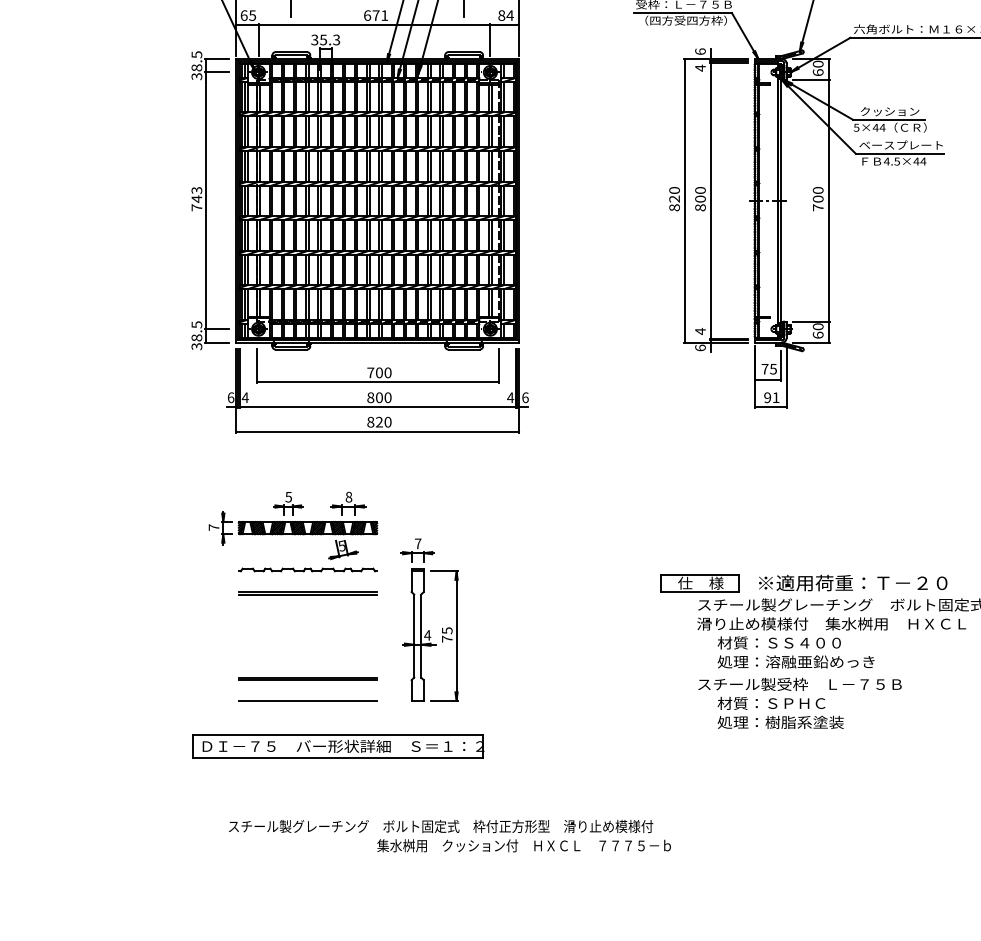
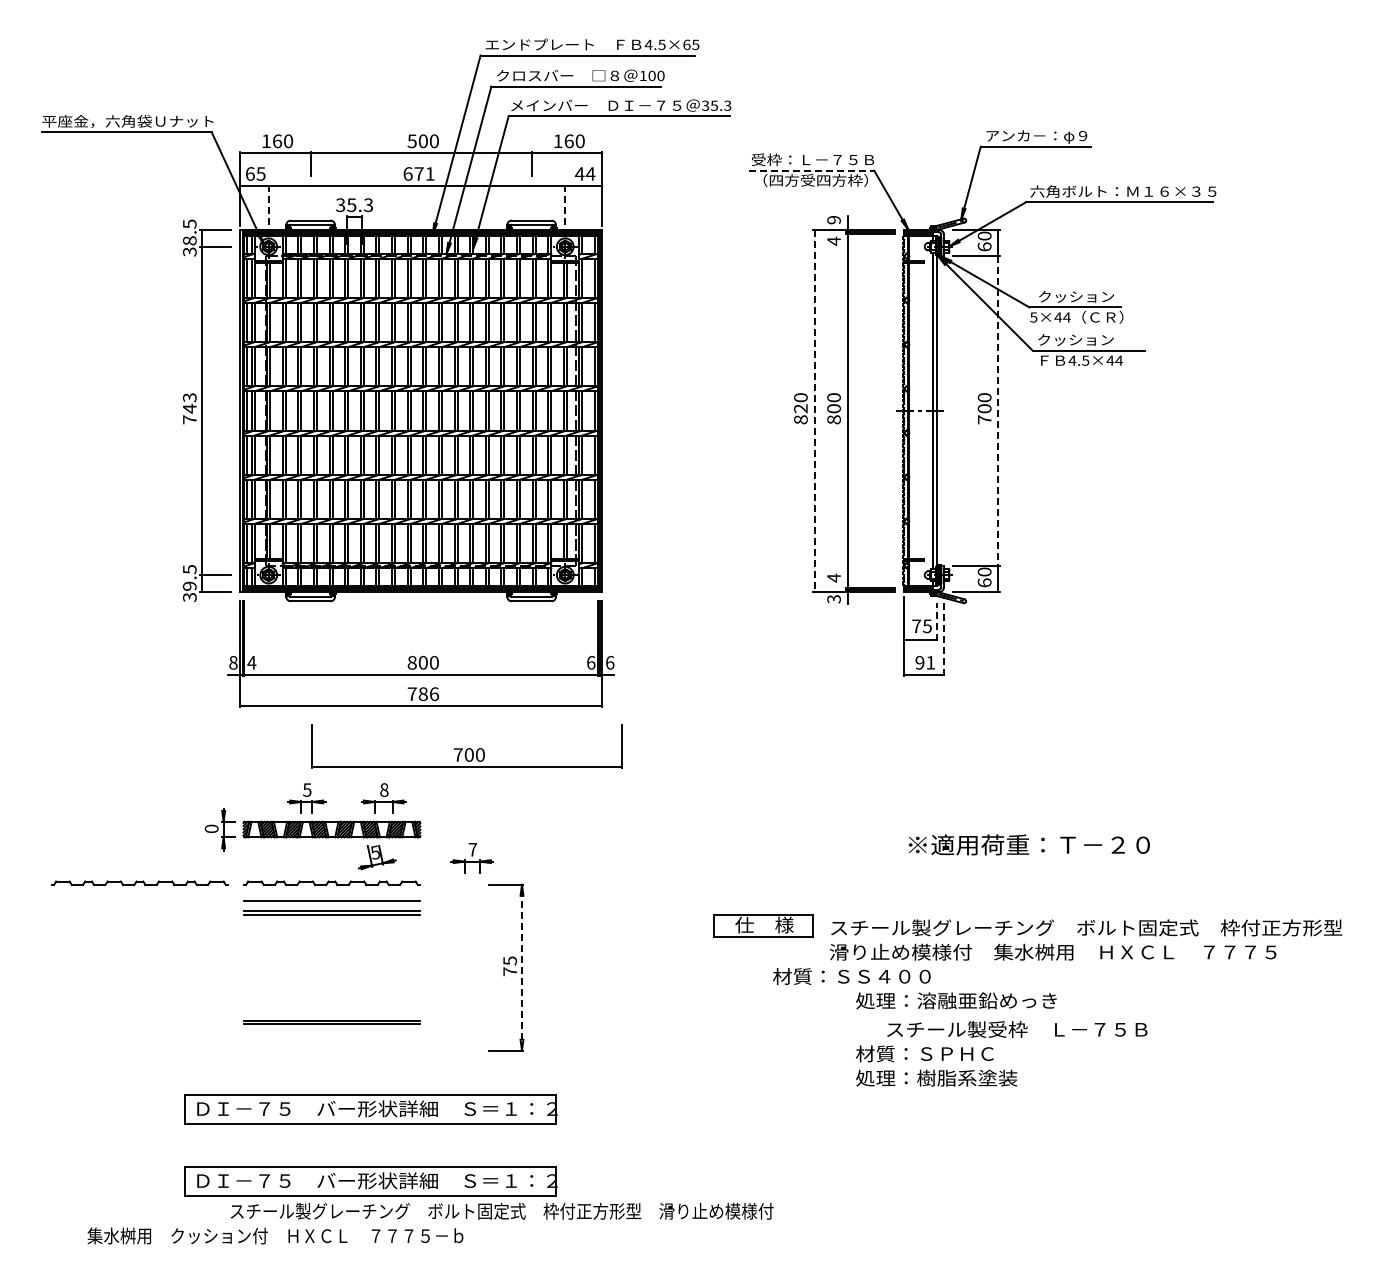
line: (682, 12) -> (811, 170), solid -> dashed
text: (501, 15) -> (579, 173), 84 -> 44
line: (258, 40) -> (268, 205), solid -> dashed
line: (490, 40) -> (565, 205), solid -> dashed
text: (700, 51) -> (833, 219), 6 -> 9
text: (900, 145) -> (1090, 339), ベースプレート -> クッション
line: (829, 200) -> (998, 410), solid -> dashed
line: (685, 201) -> (814, 411), solid -> dashed
text: (196, 337) -> (189, 585), 38.5 -> 39.5
text: (700, 347) -> (833, 598), 6 -> 3
part: (377, 366) -> (466, 746), moved
line: (781, 366) -> (937, 622), solid -> dashed
line: (786, 376) -> (944, 635), solid -> dashed
text: (231, 397) -> (233, 662), 6 -> 8
text: (510, 397) -> (590, 662), 4 -> 6
text: (378, 422) -> (422, 694), 820 -> 786
text: (213, 527) -> (211, 828), 7 -> 0
part: (157, 569) -> (139, 882), added
text: (852, 582) -> (1028, 844), moved
part: (700, 583) -> (763, 925), moved
part: (418, 635) -> (473, 966), removed
line: (456, 635) -> (522, 967), solid -> dashed
text: (779, 642) -> (851, 976), moved
text: (800, 684) -> (1017, 1029), moved
line: (307, 700) -> (331, 900), moved
part: (338, 803) -> (370, 1181), added
text: (524, 845) -> (275, 1235), moved

